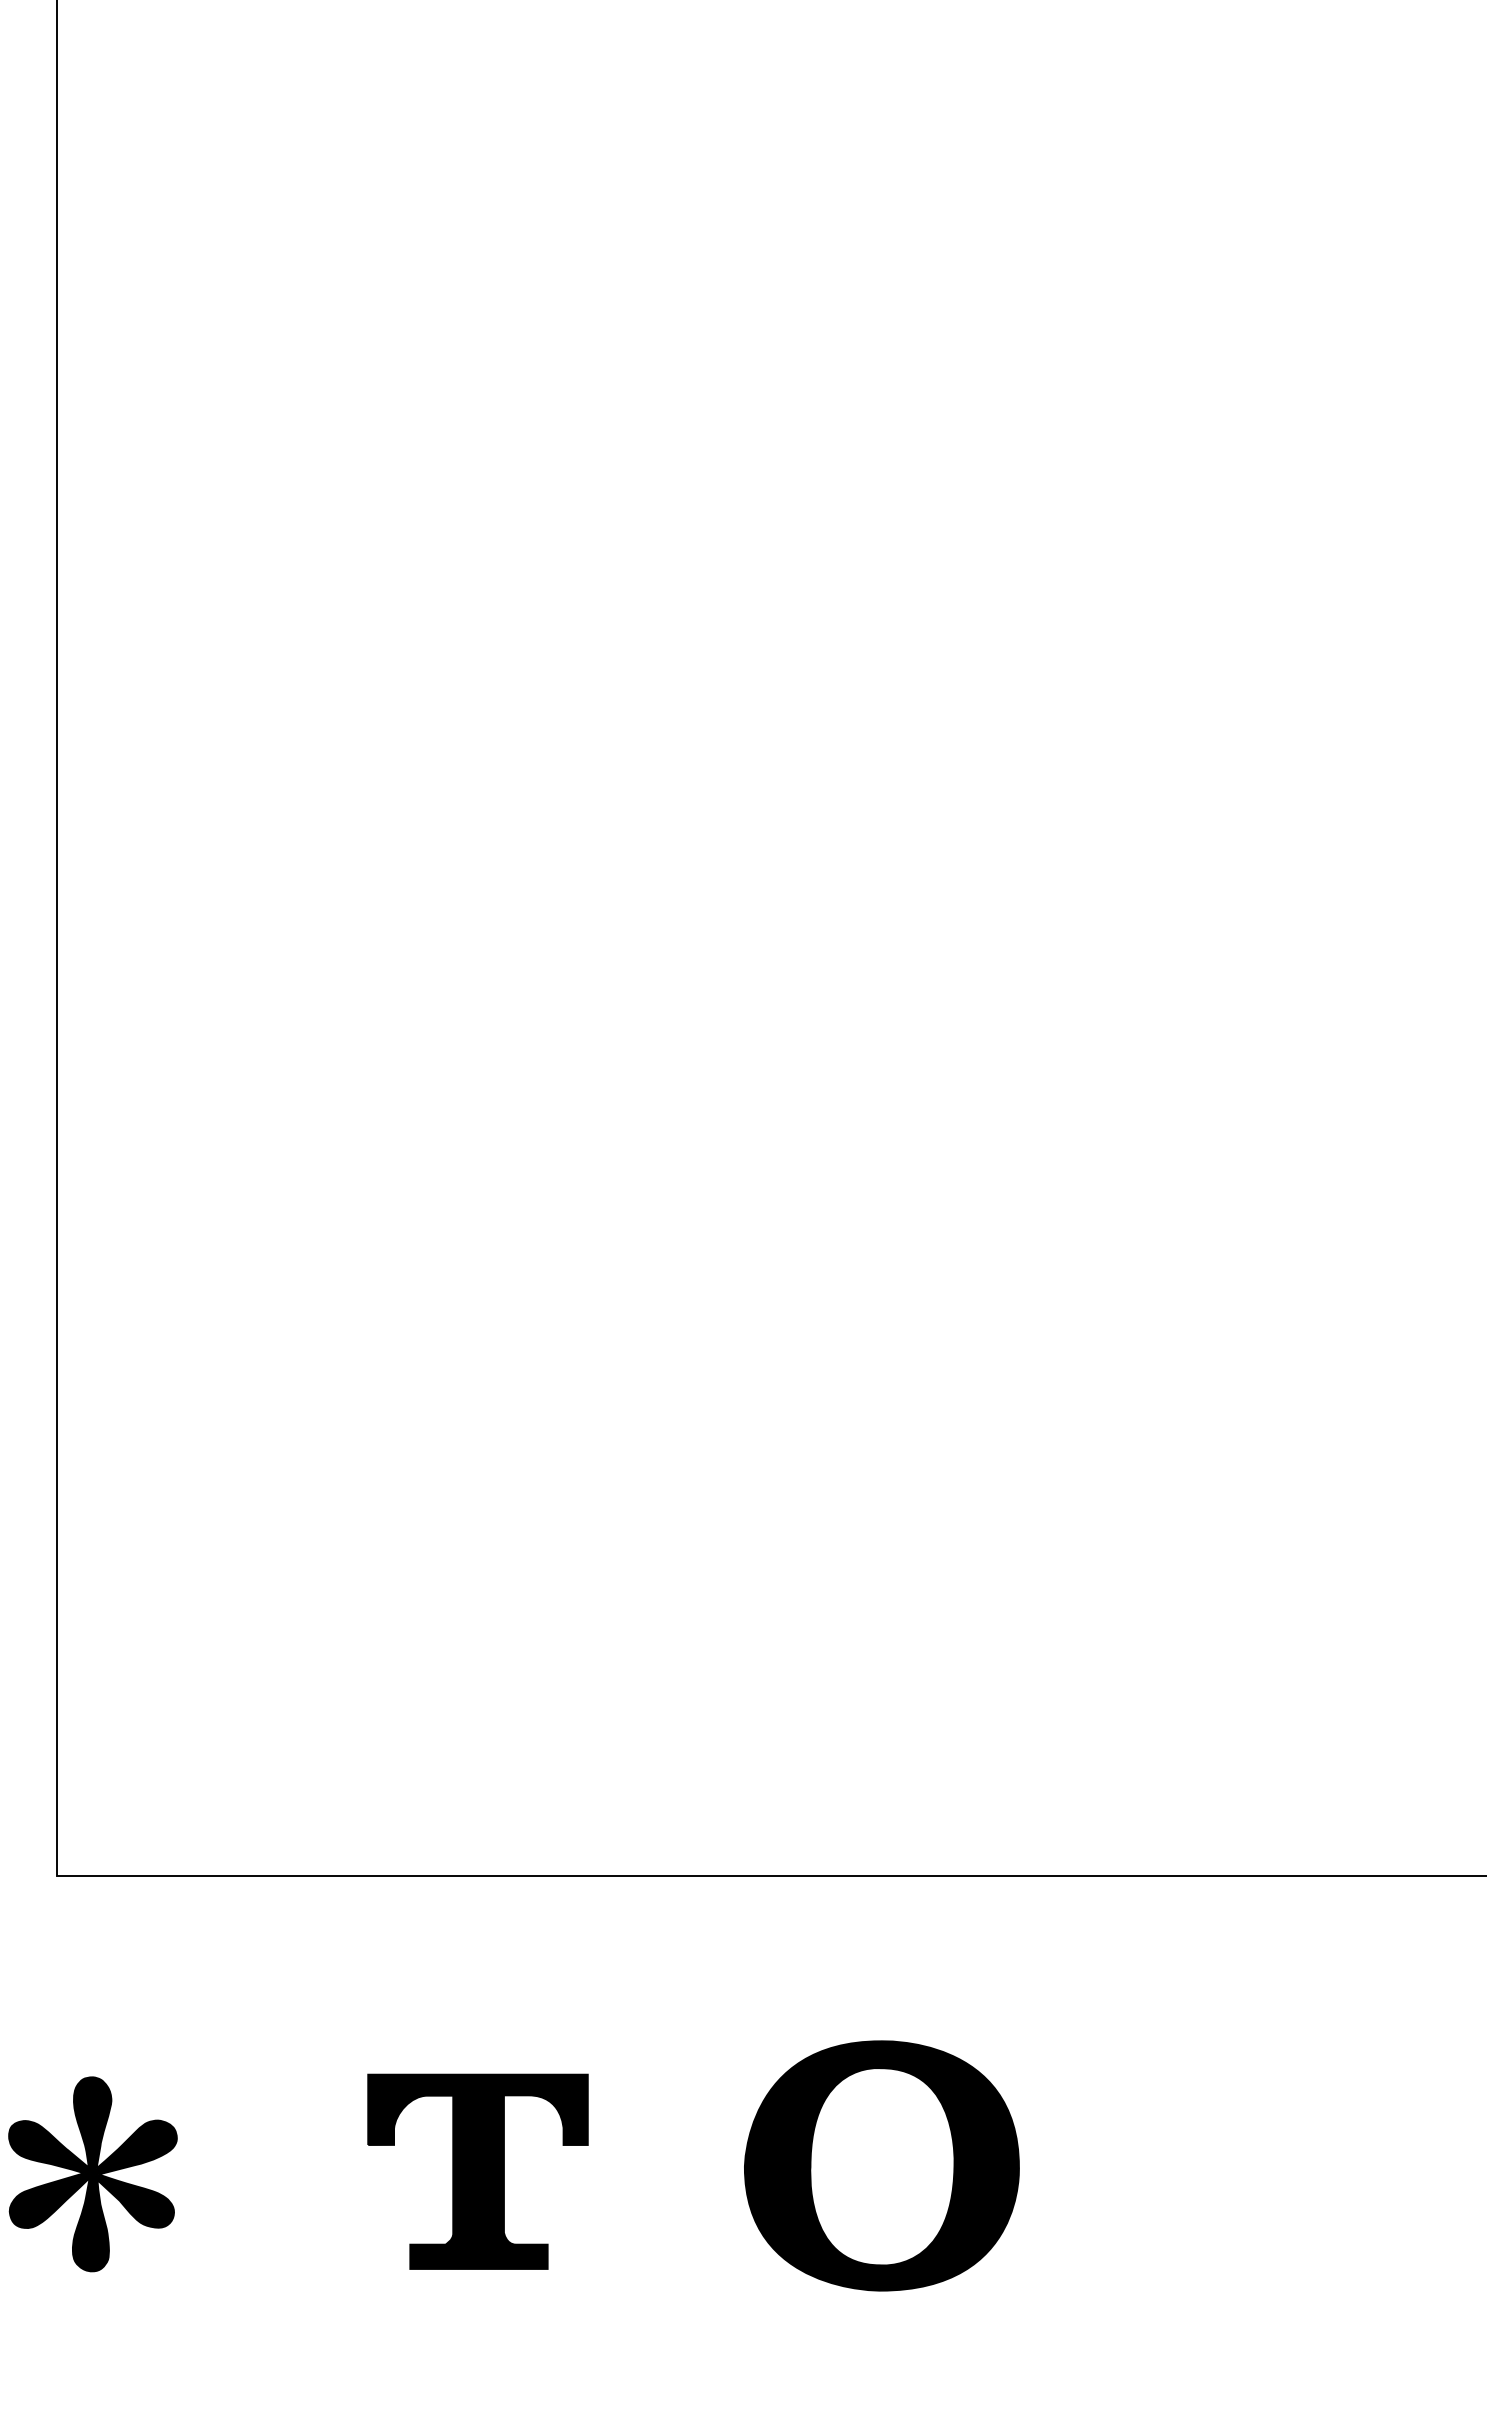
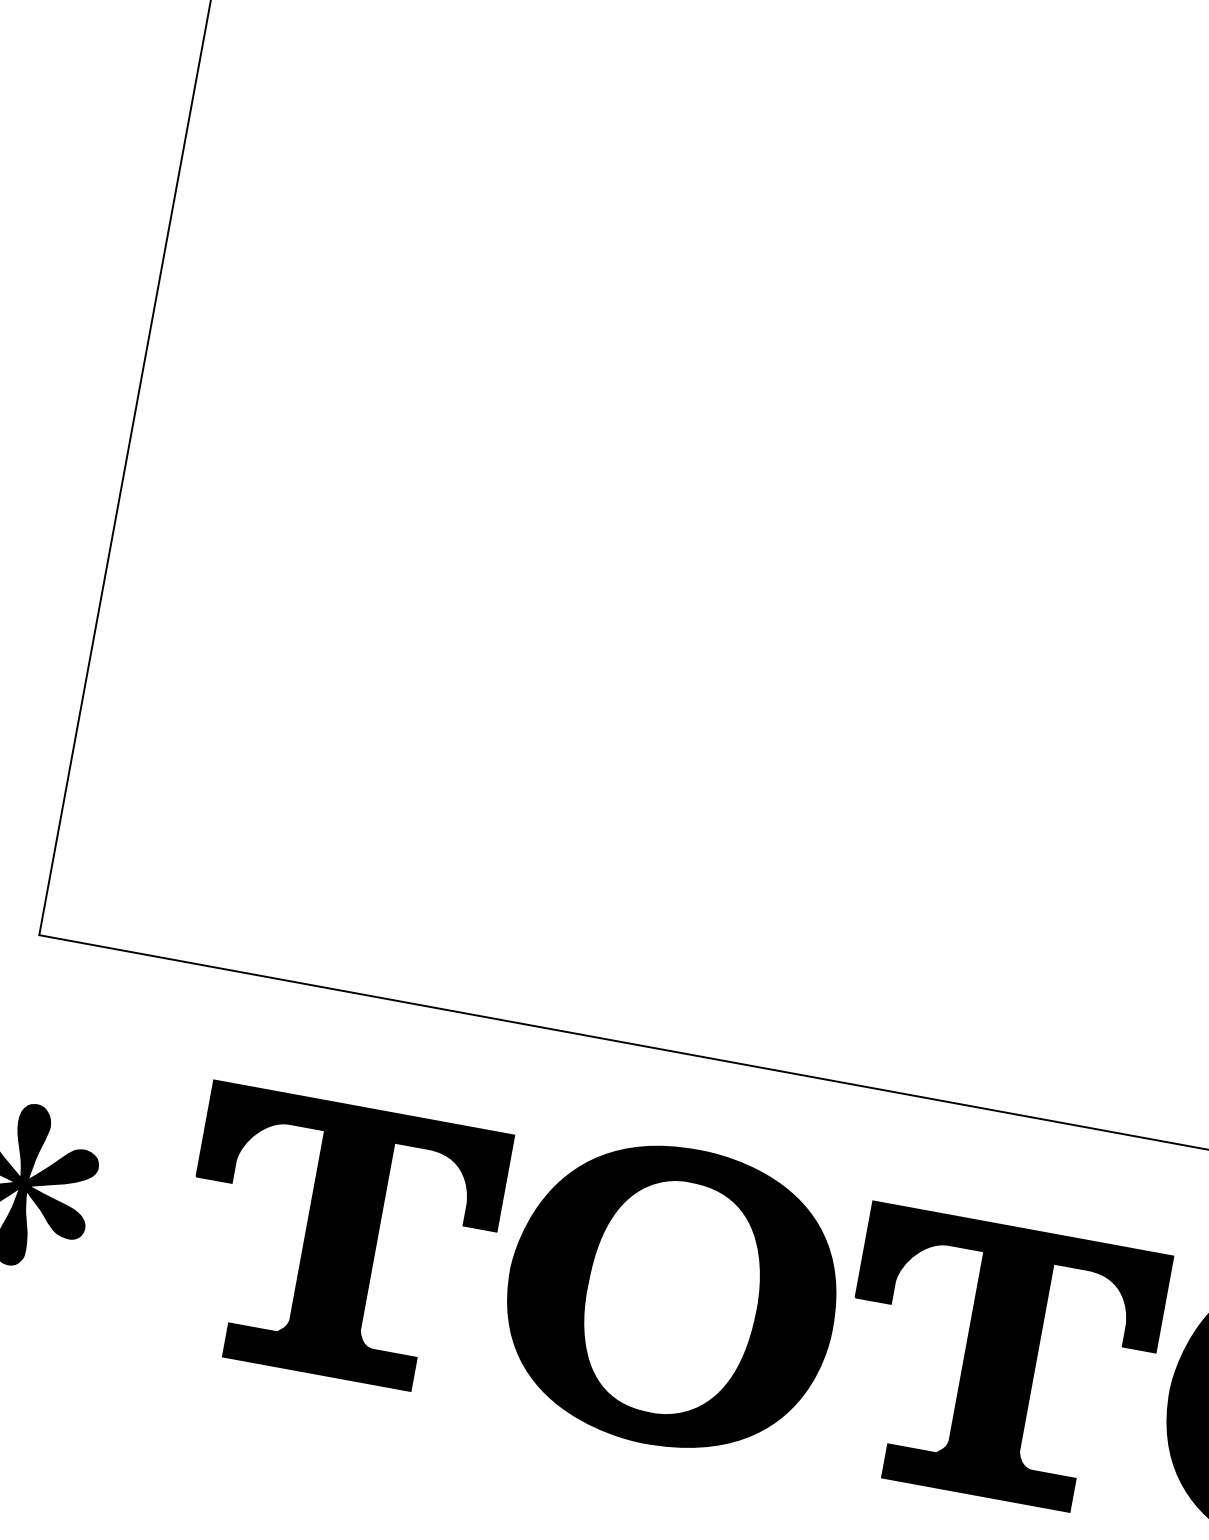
part: (881, 2165) -> (671, 1296), size x1.43
part: (477, 2171) -> (339, 1240), size x1.67
part: (1281, 2171) -> (998, 1361), added

